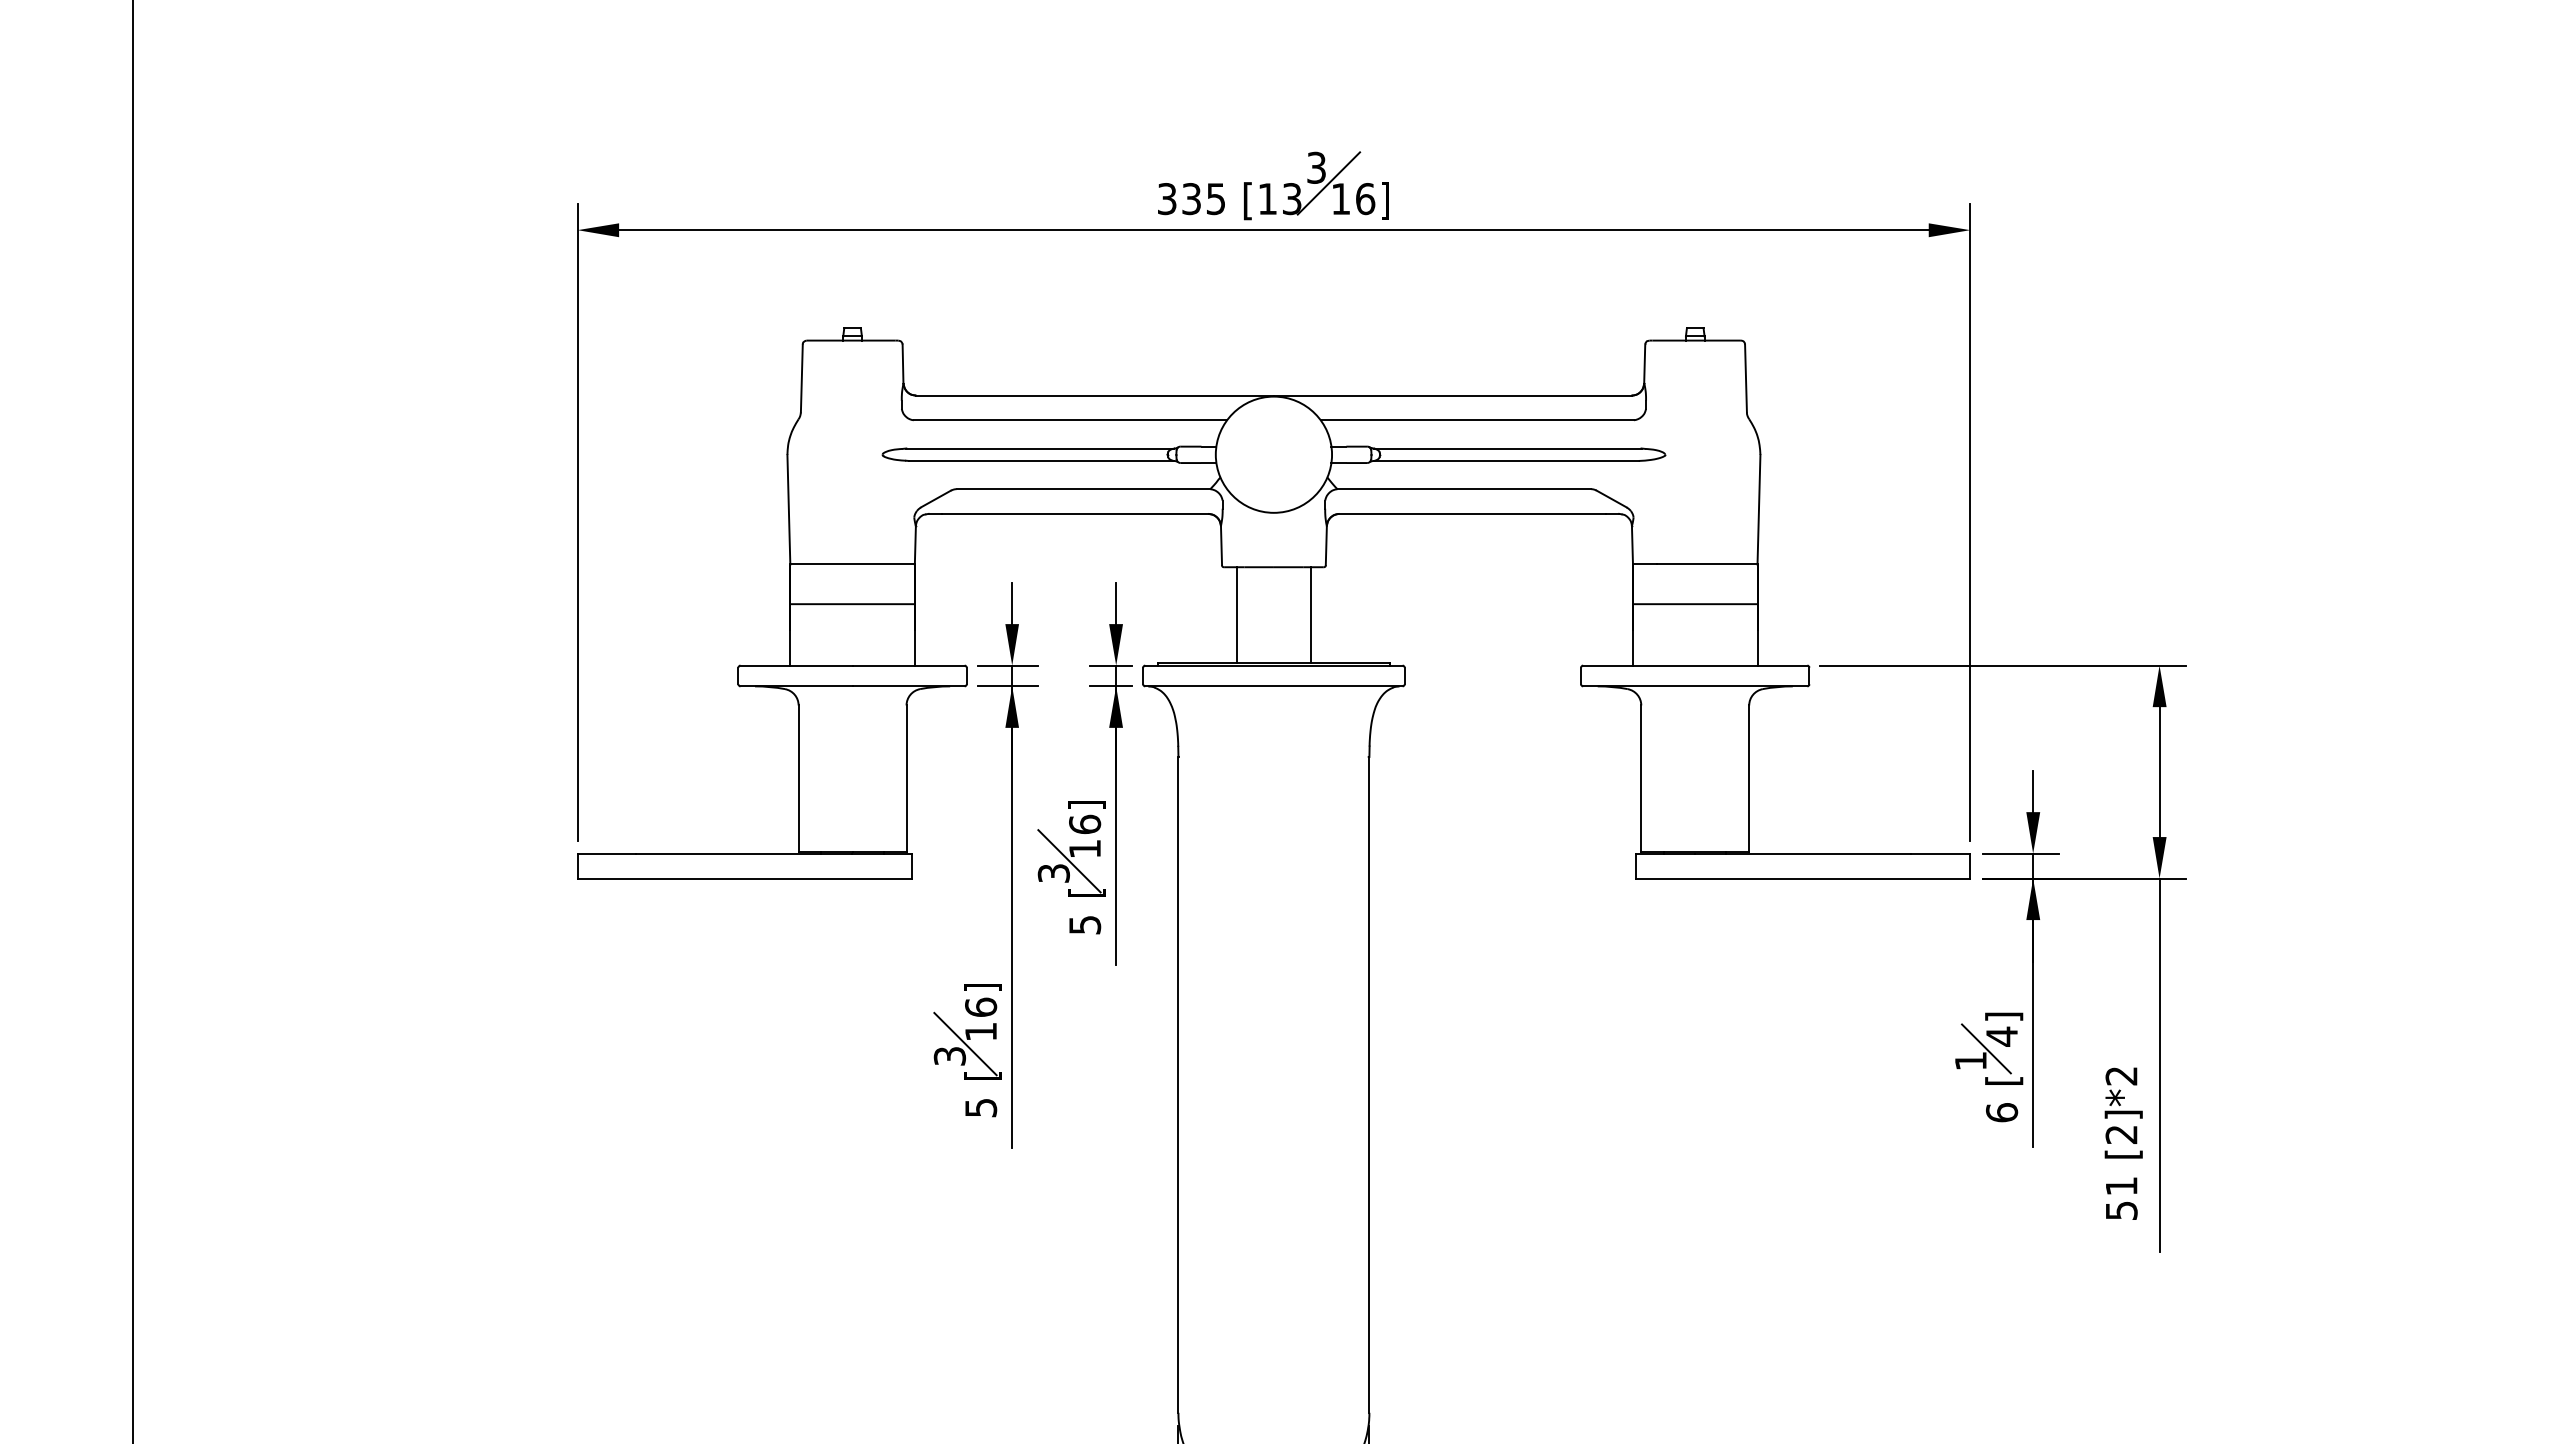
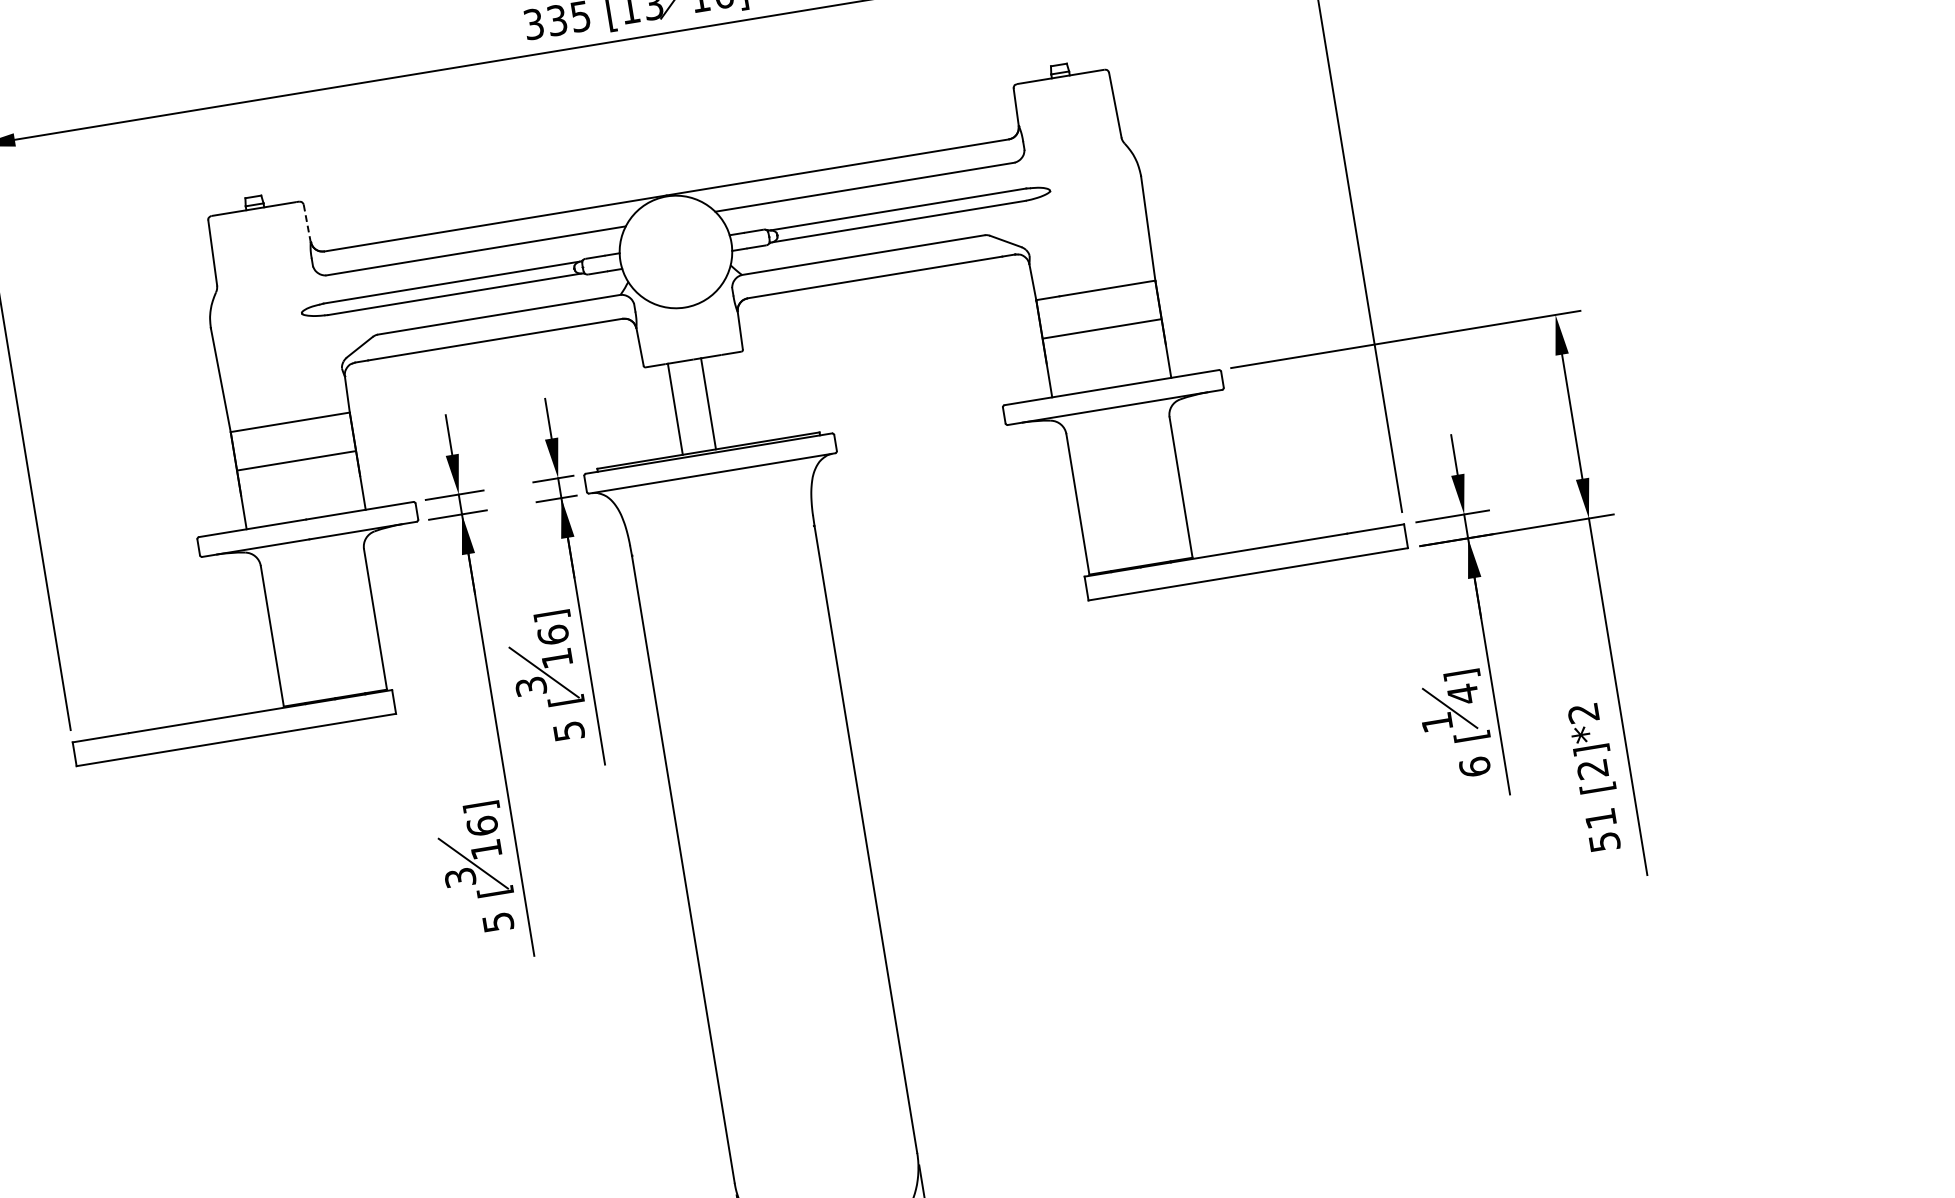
line: (903, 364) -> (307, 223), solid -> dashed
line: (1236, 614) -> (708, 403), moved
line: (1311, 614) -> (675, 408), moved

